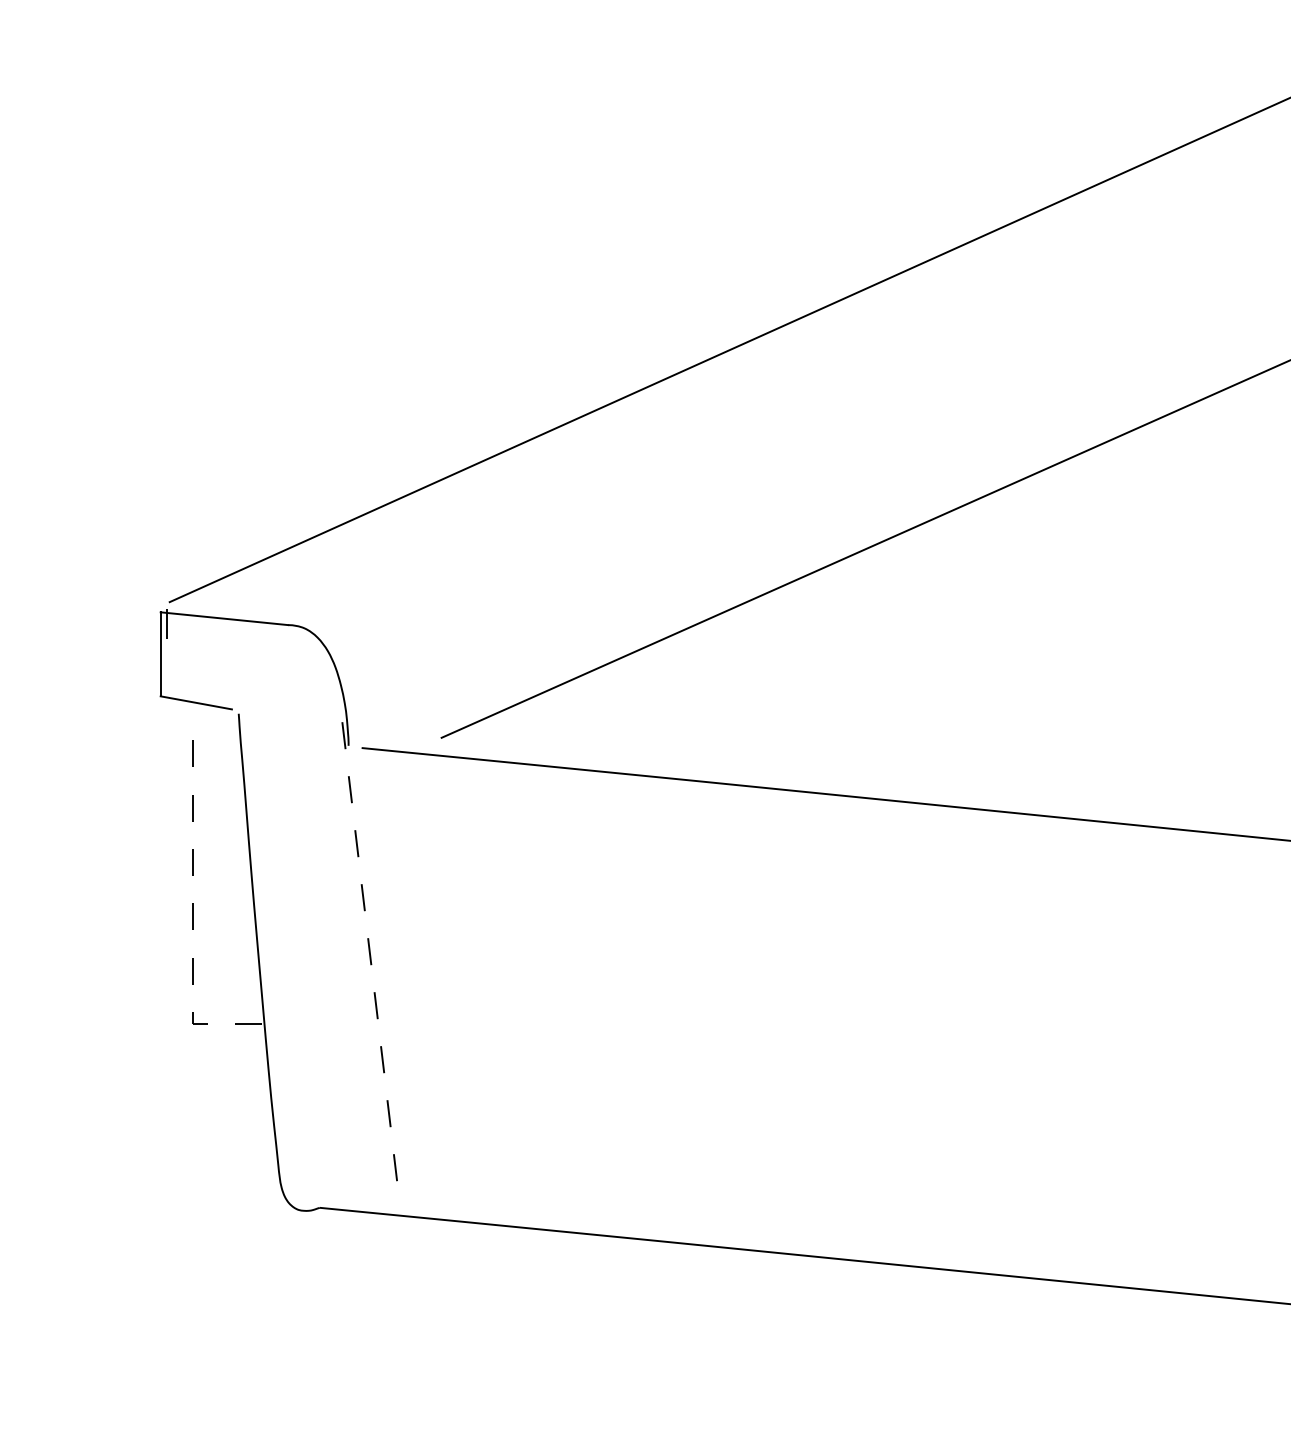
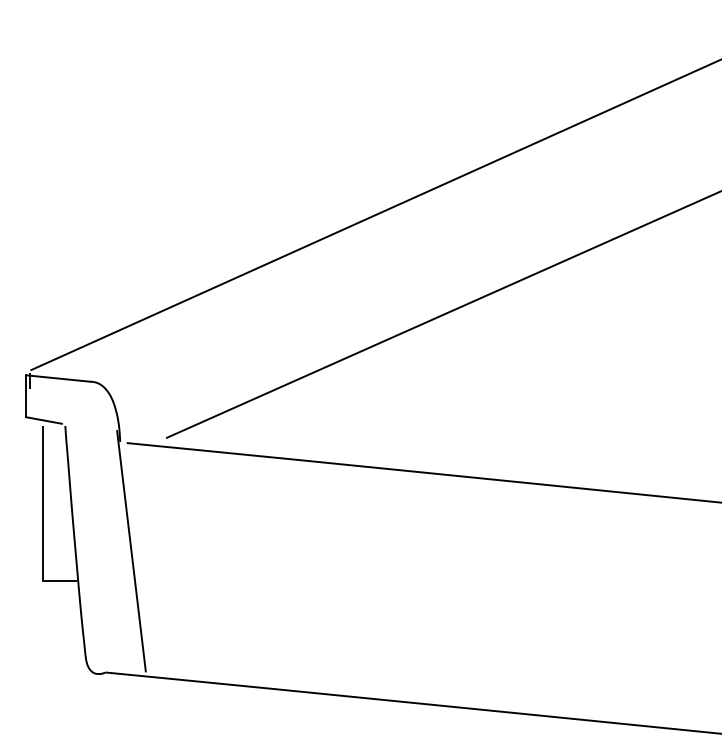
line: (193, 903) -> (42, 520), dashed -> solid
line: (371, 965) -> (131, 551), dashed -> solid

